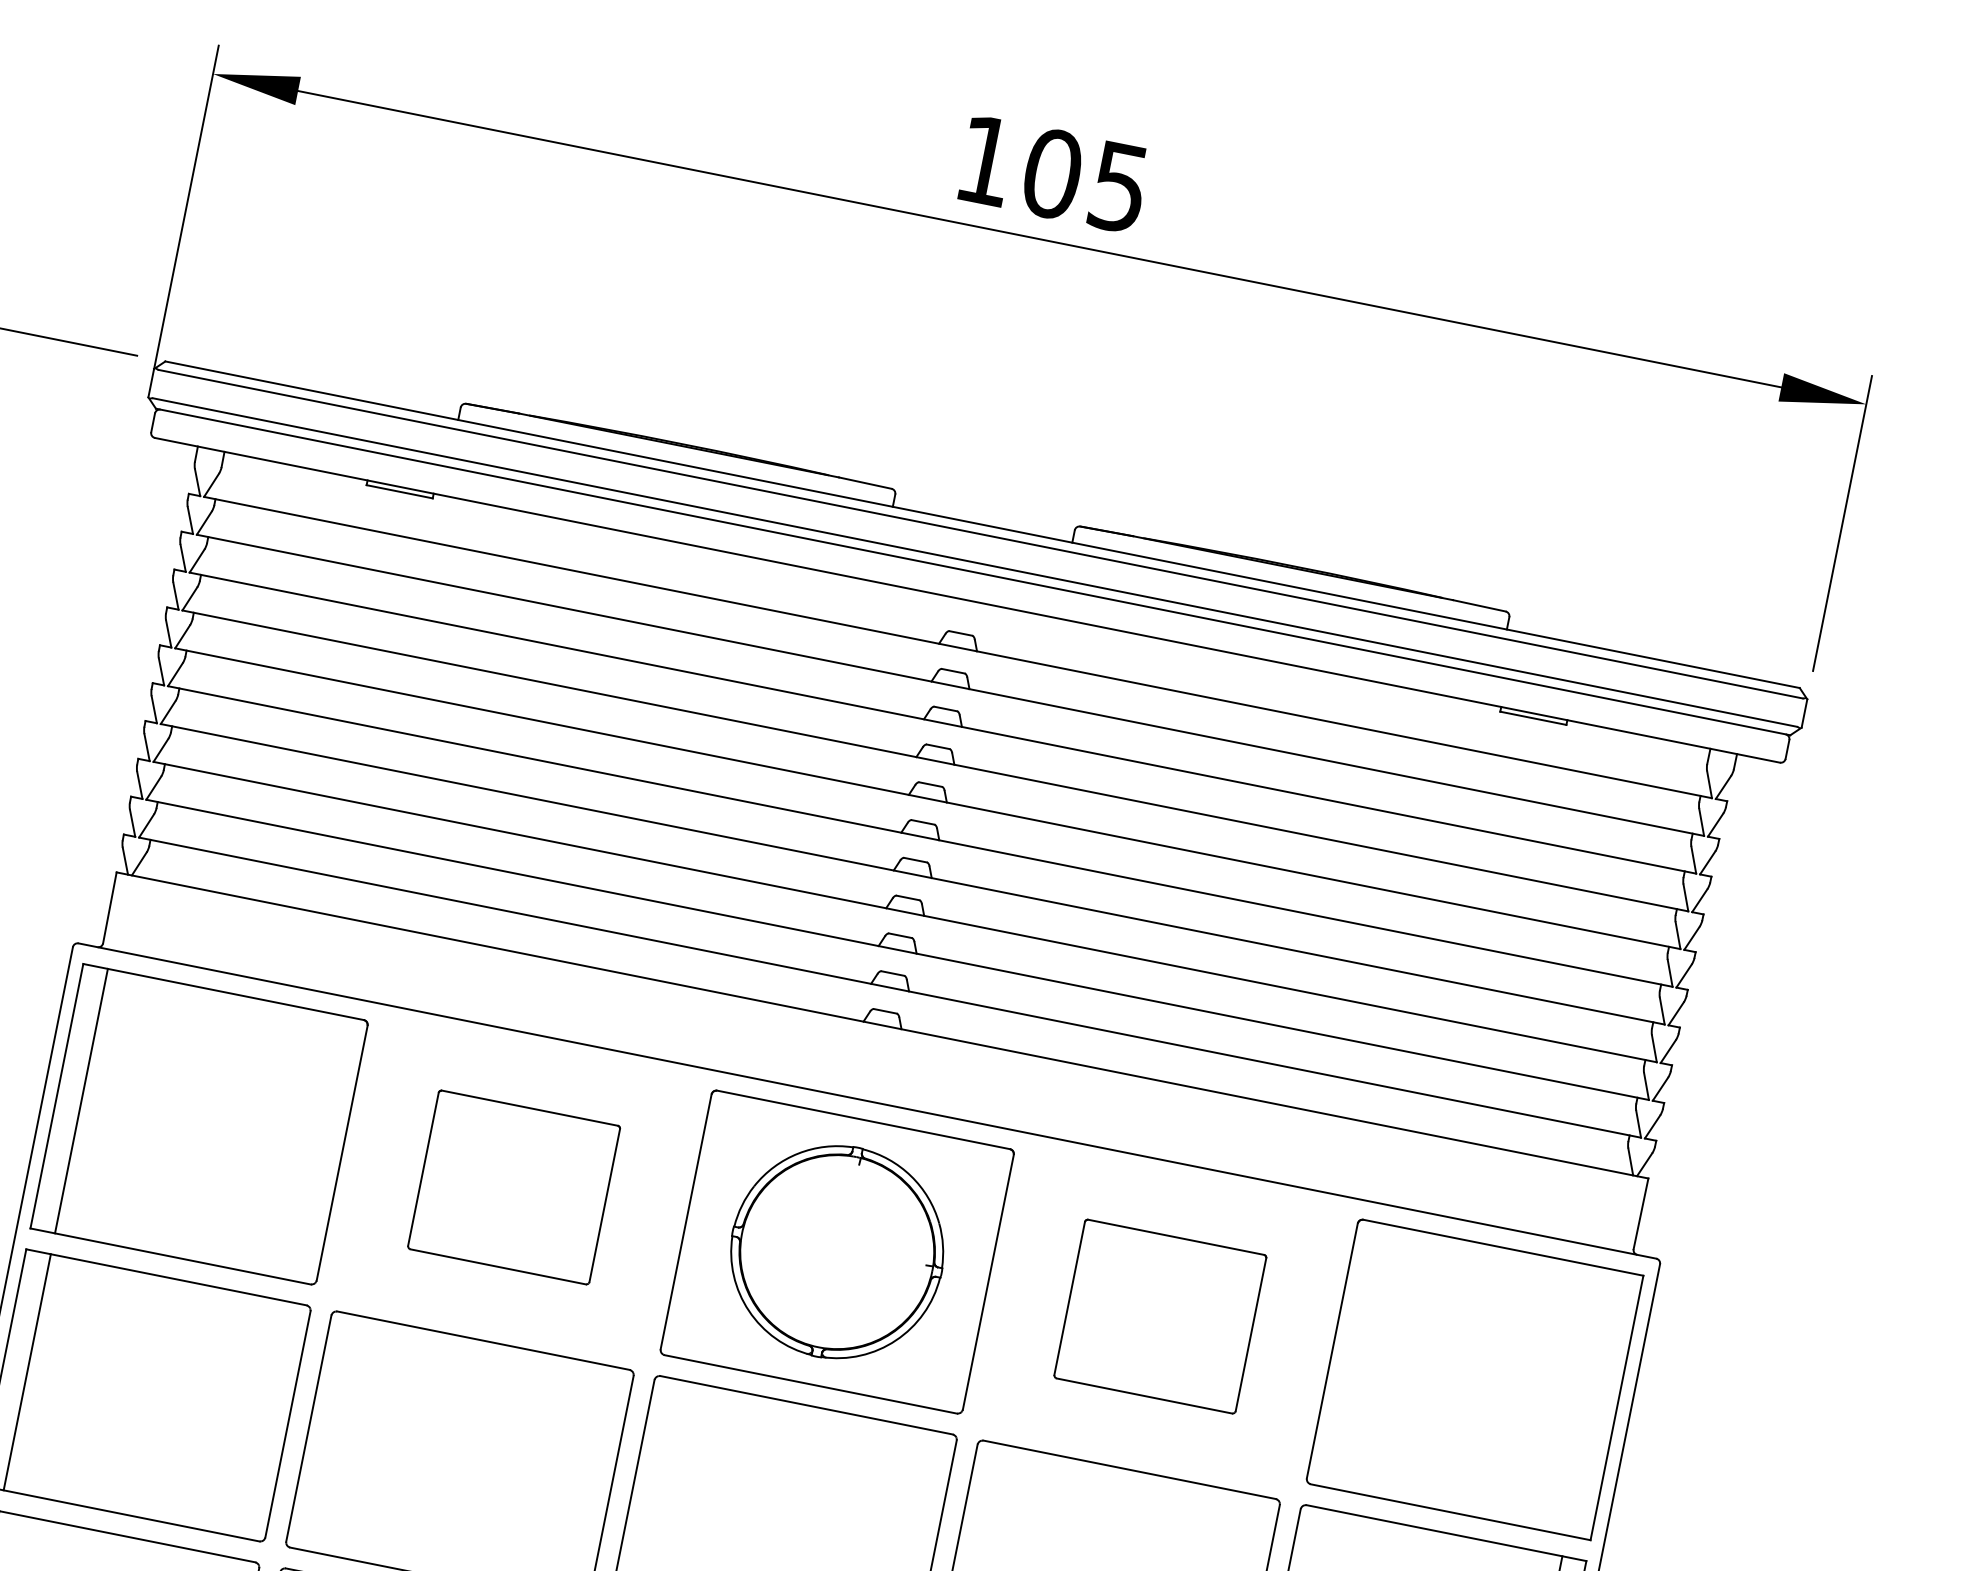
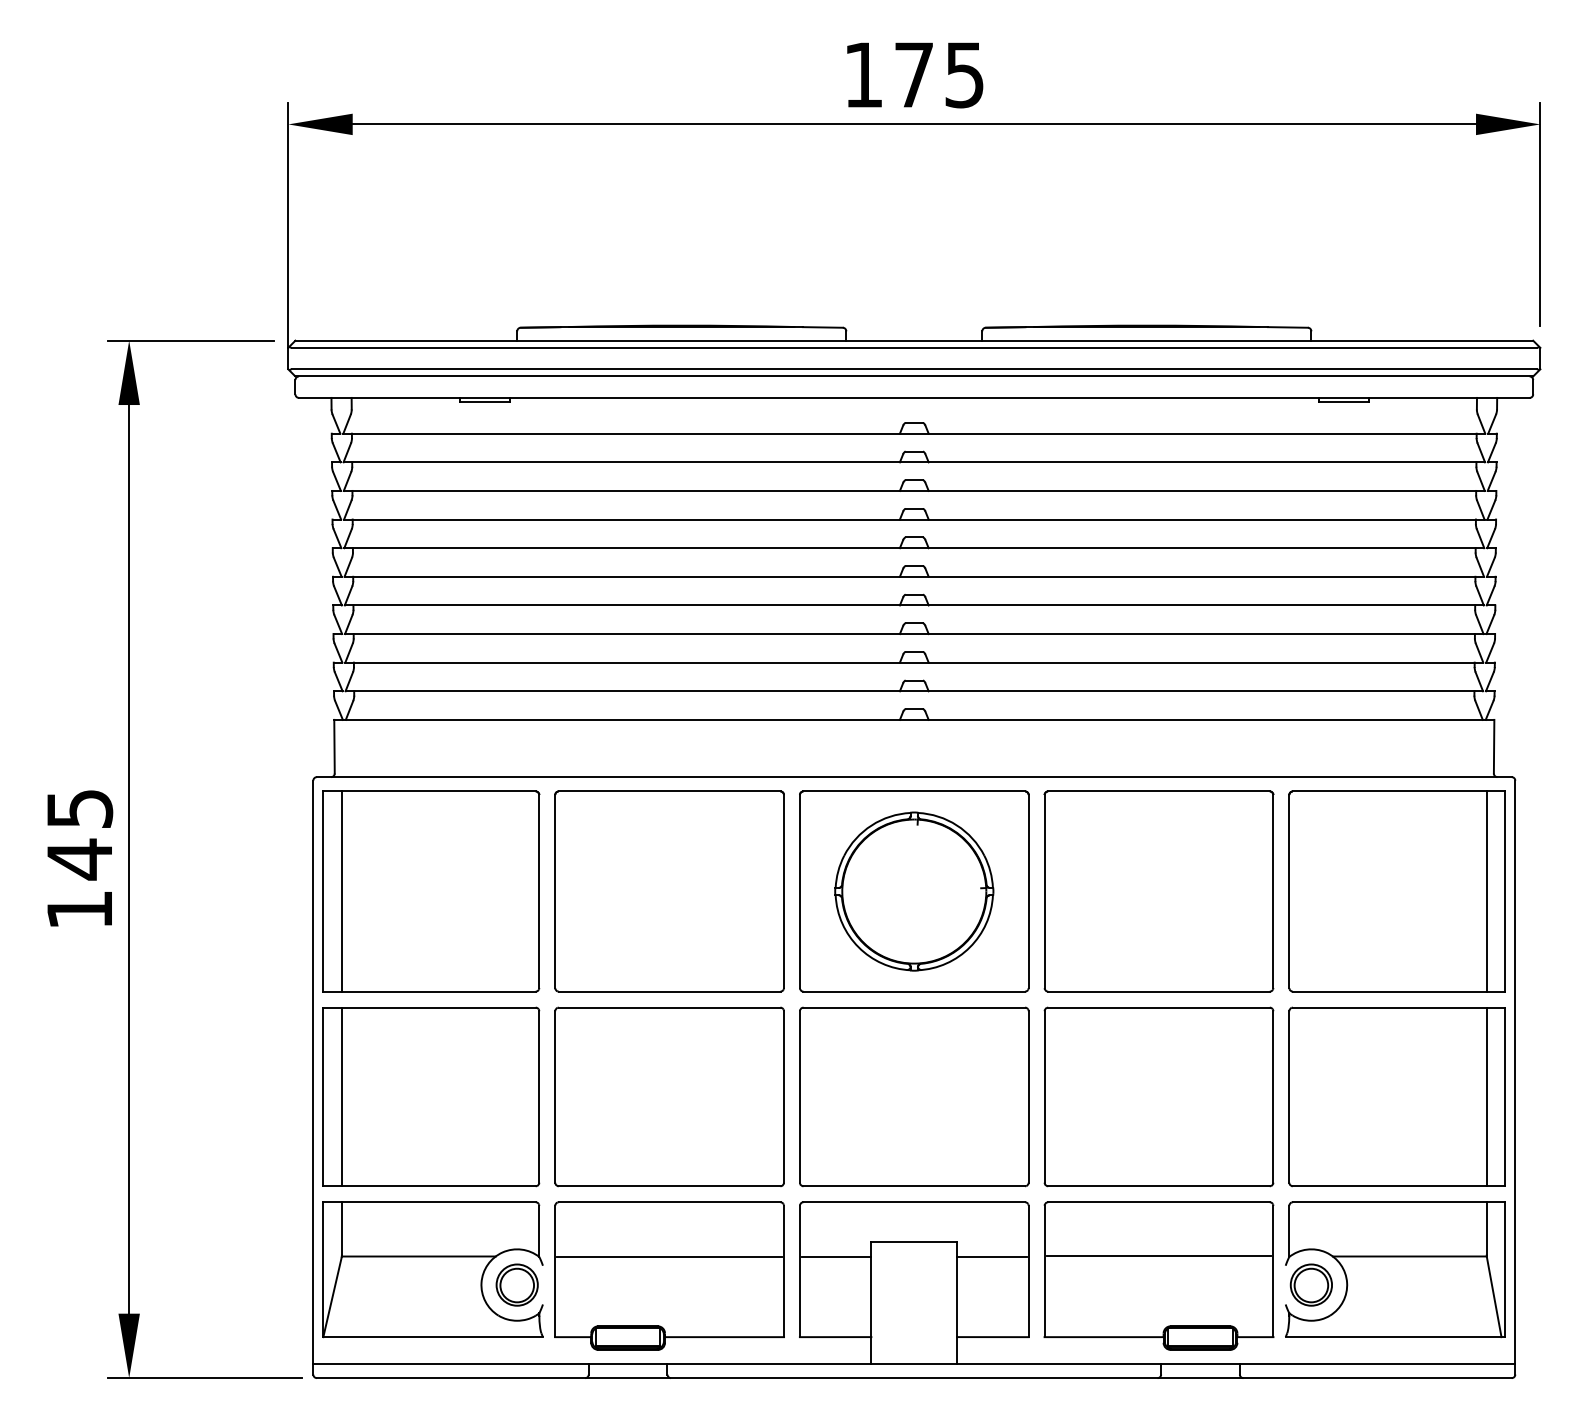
text: (1053, 173) -> (914, 74), 105 -> 175
part: (514, 1187) -> (669, 891), size x1.67
part: (1159, 1316) -> (1158, 891), size x1.67
line: (1592, 1402) -> (1486, 891), added

